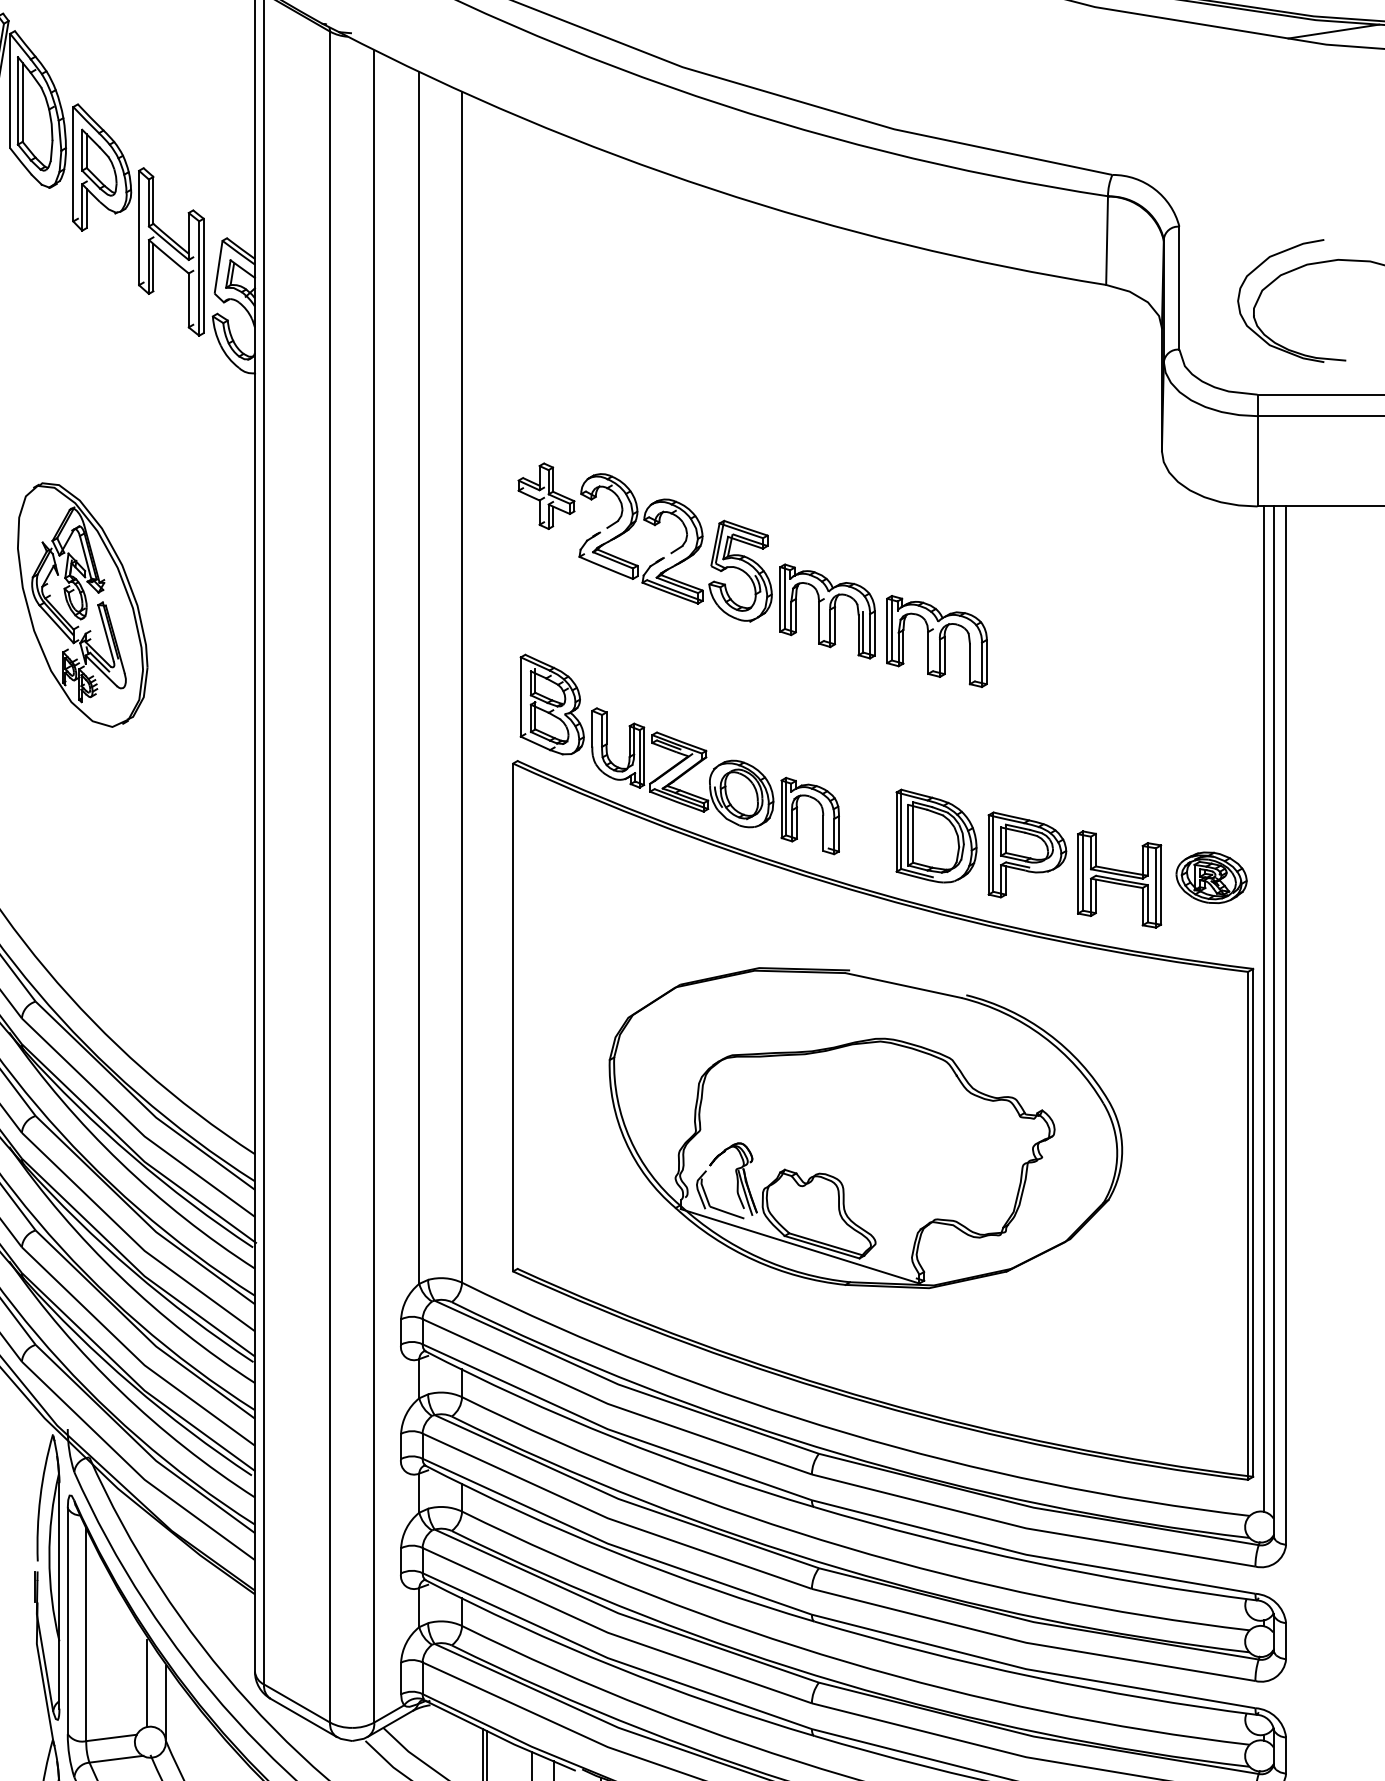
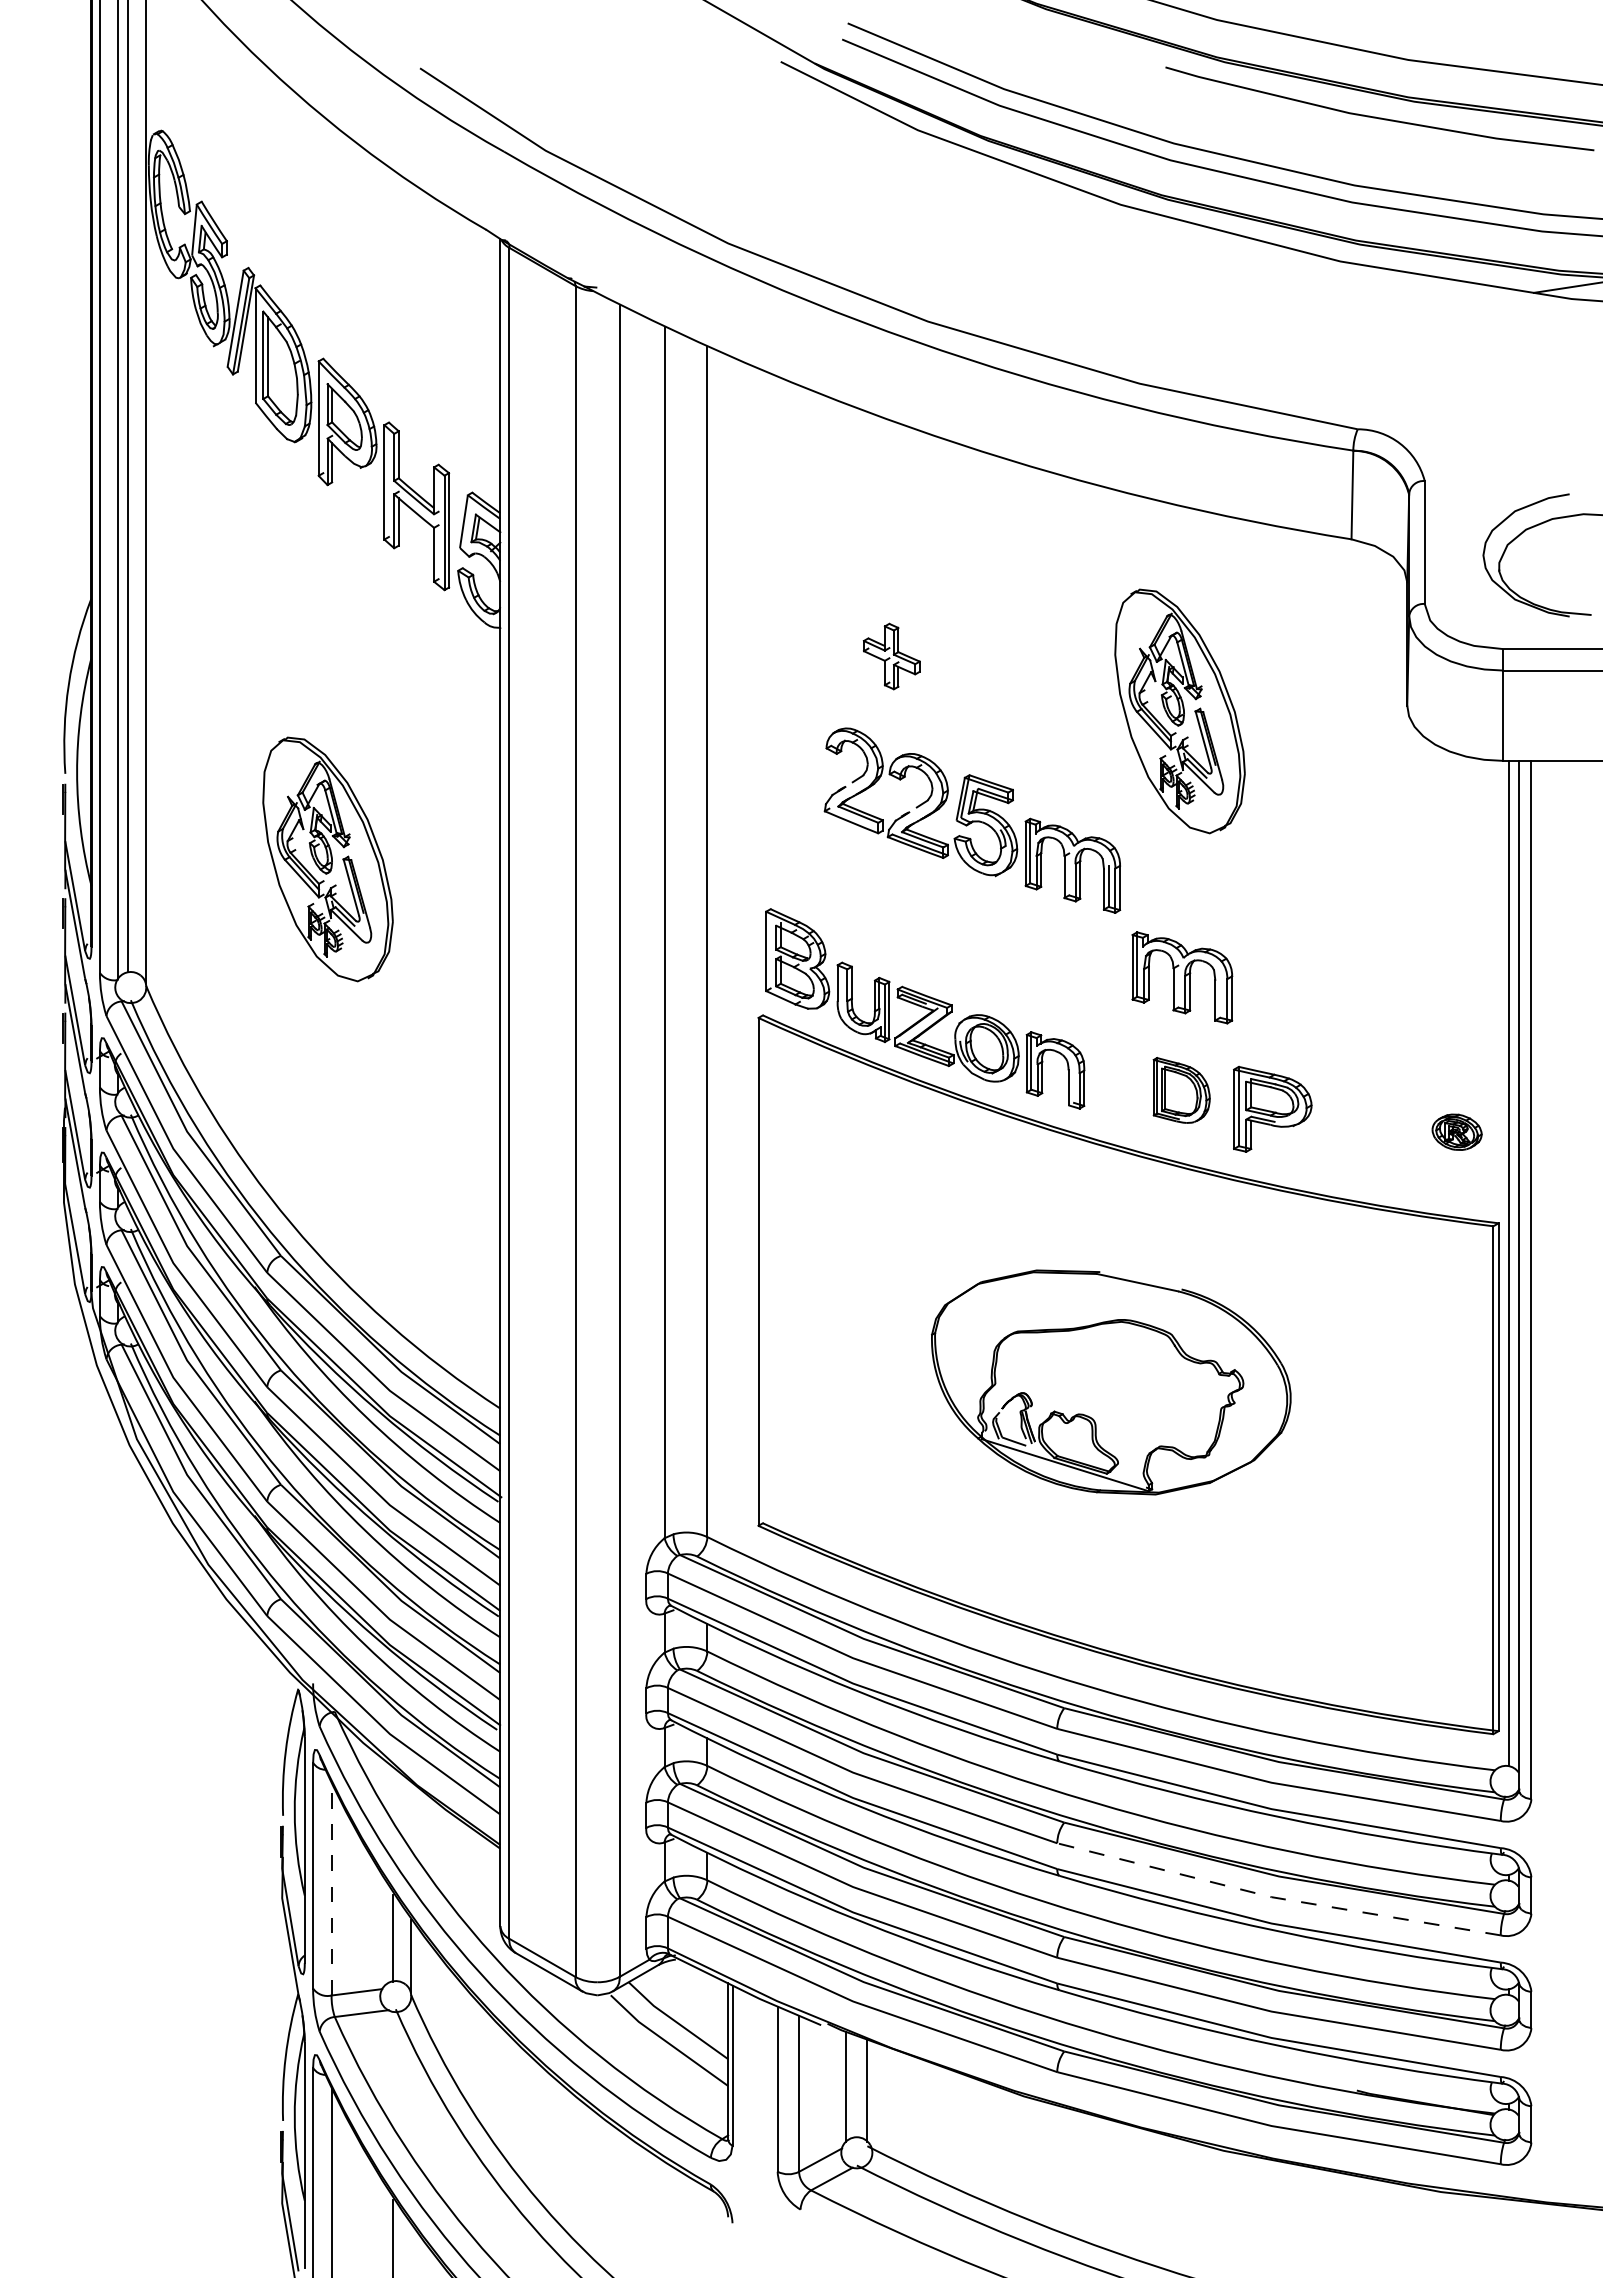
part: (934, 457) -> (1179, 711), added
part: (546, 496) -> (891, 656), moved
part: (937, 641) -> (1182, 977), moved
part: (936, 836) -> (1181, 1090), size x0.7
part: (1212, 878) -> (1457, 1132), size x0.7
part: (1119, 879) -> (1364, 1133), removed
part: (866, 1128) -> (1111, 1382), size x0.7
line: (86, 1634) -> (331, 1888), solid -> dashed
line: (1031, 1643) -> (1276, 1897), solid -> dashed

